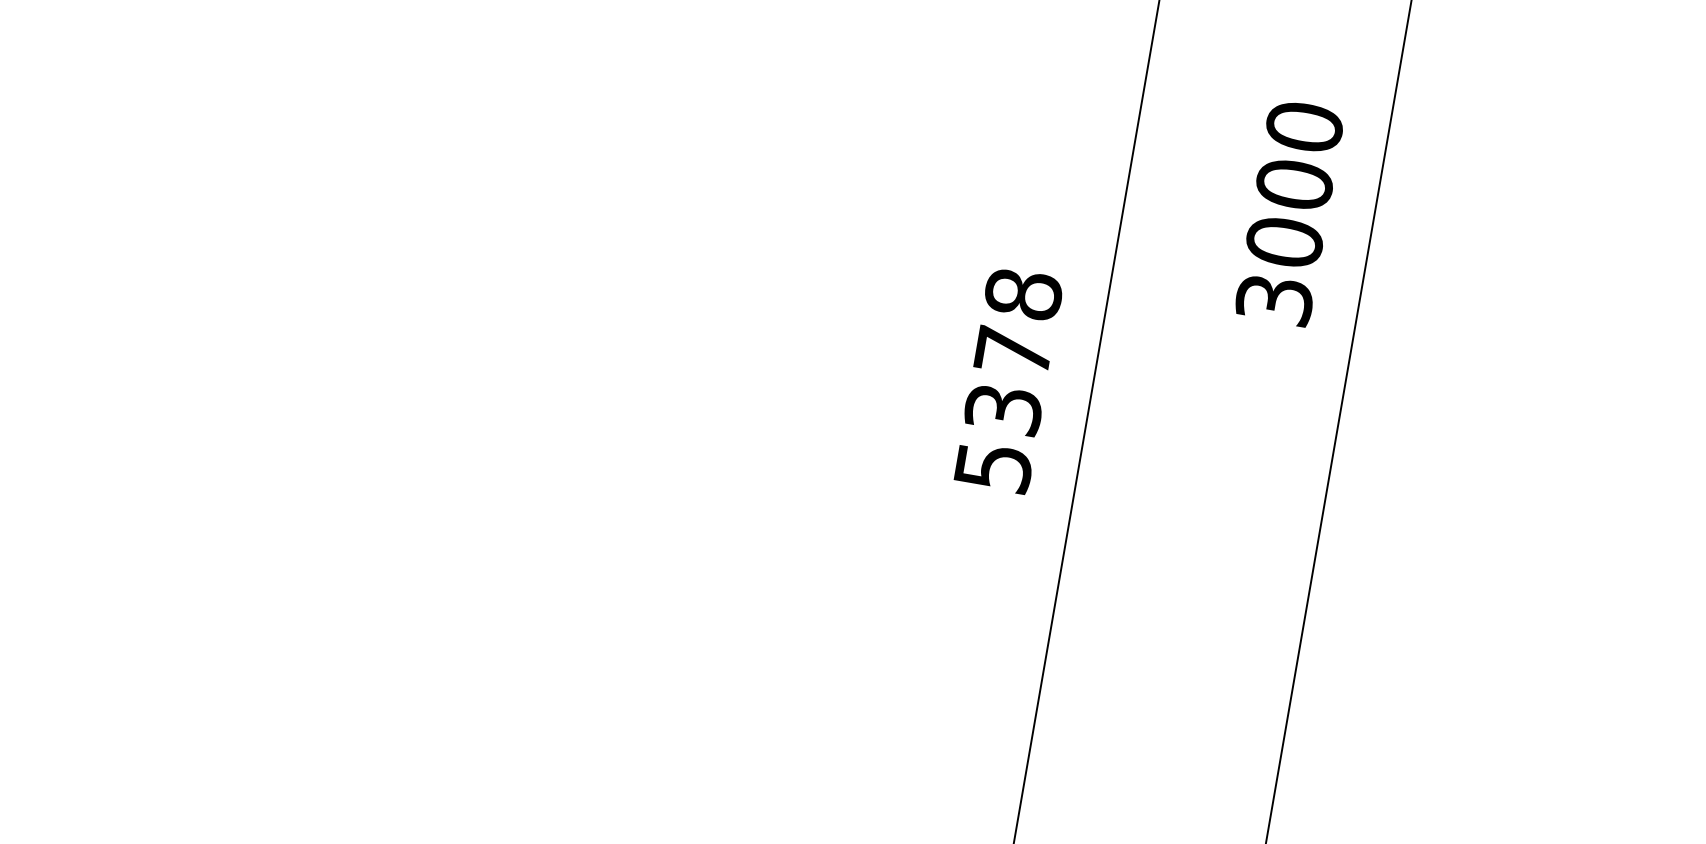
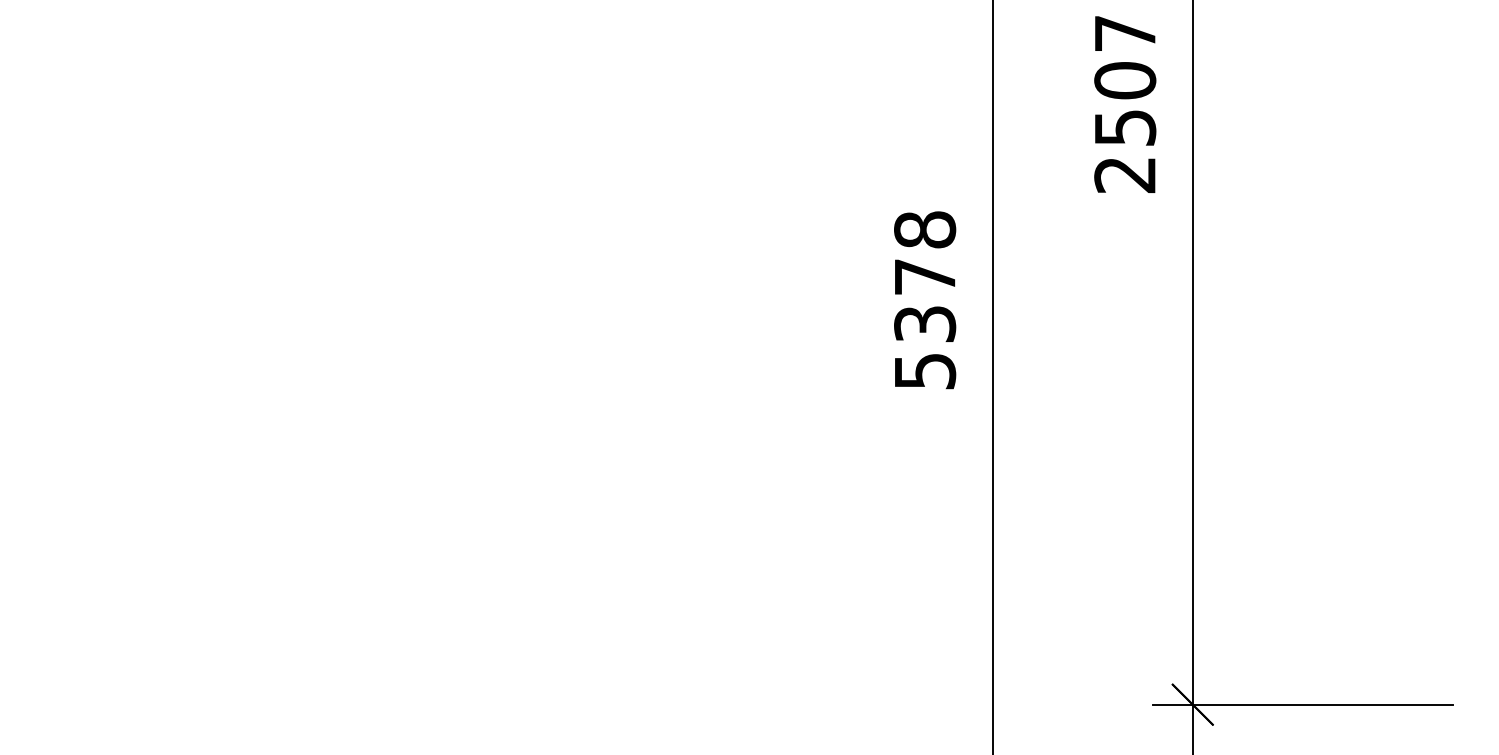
text: (1290, 212) -> (1125, 103), 3000 -> 2507
text: (1009, 380) -> (925, 300), moved

